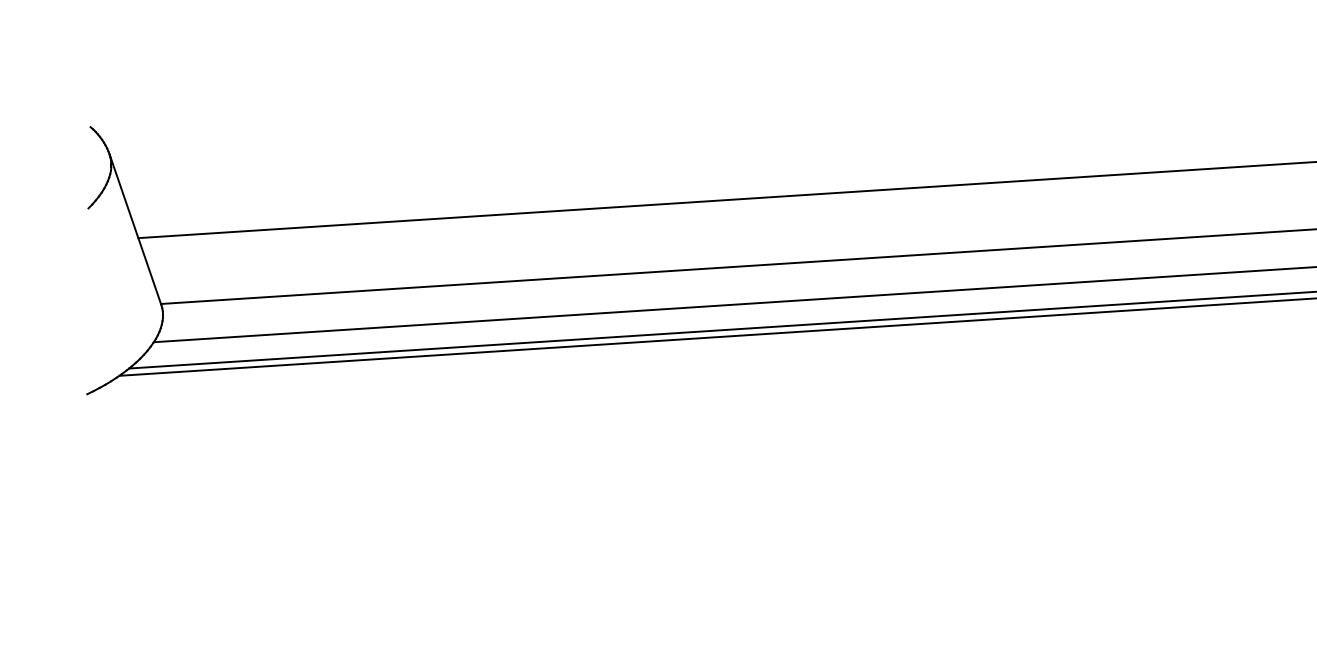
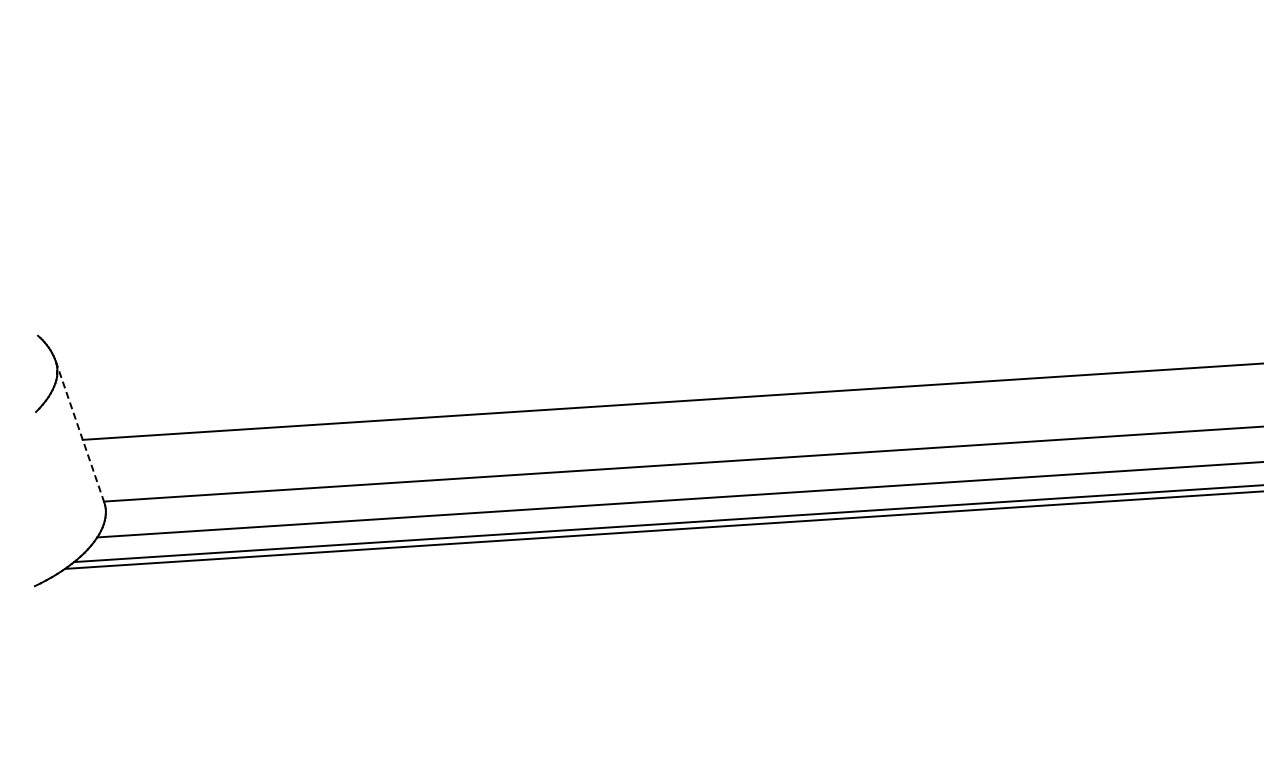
line: (135, 230) -> (80, 432), solid -> dashed

